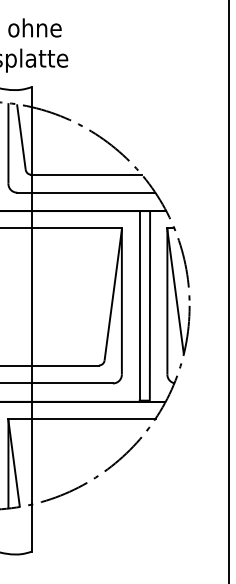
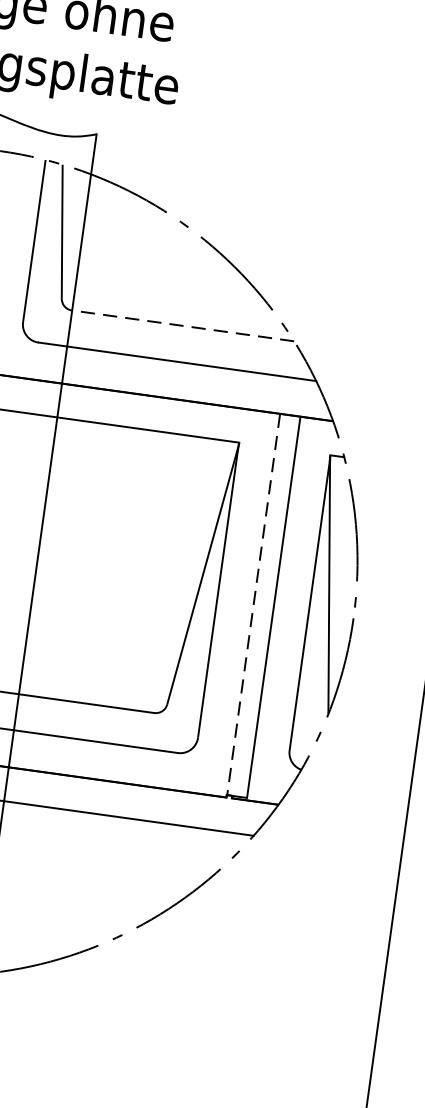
line: (86, 174) -> (182, 325), solid -> dashed
line: (139, 305) -> (252, 603), solid -> dashed

